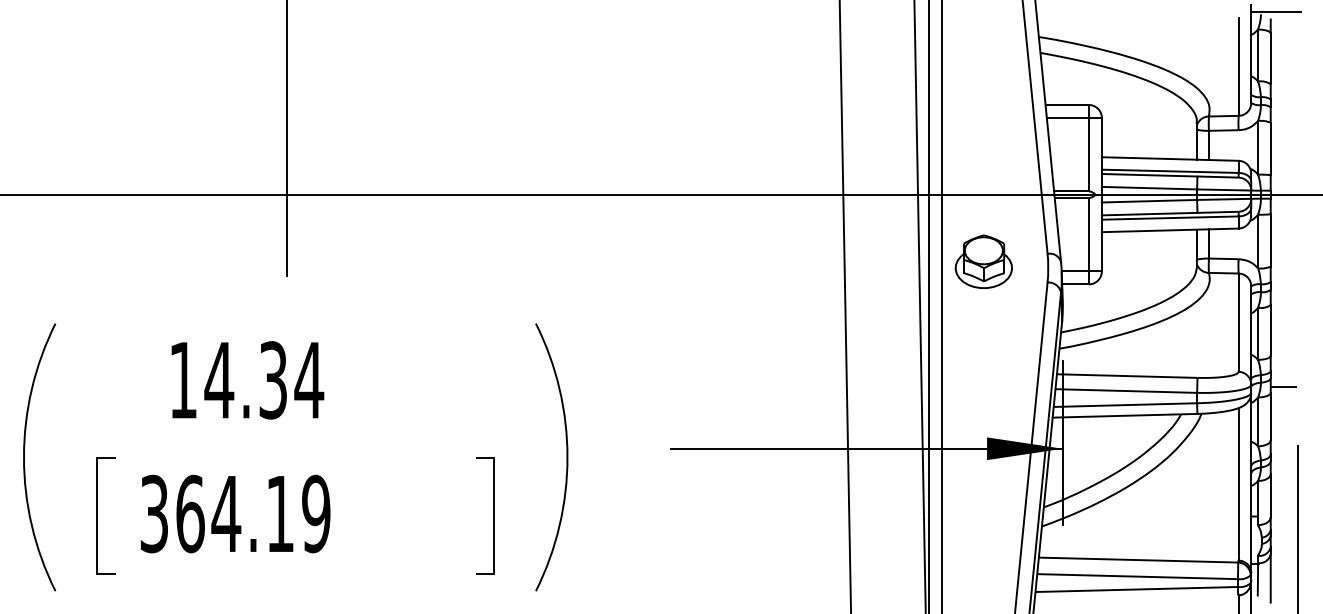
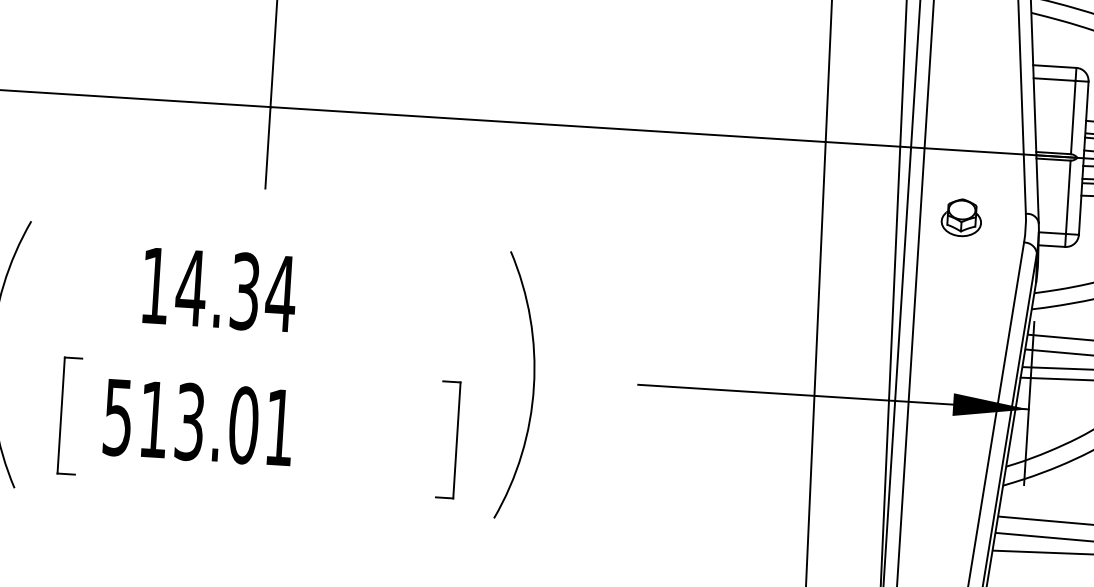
part: (983, 261) -> (961, 217), size x0.7
text: (235, 513) -> (199, 422), 364.19 -> 513.01

